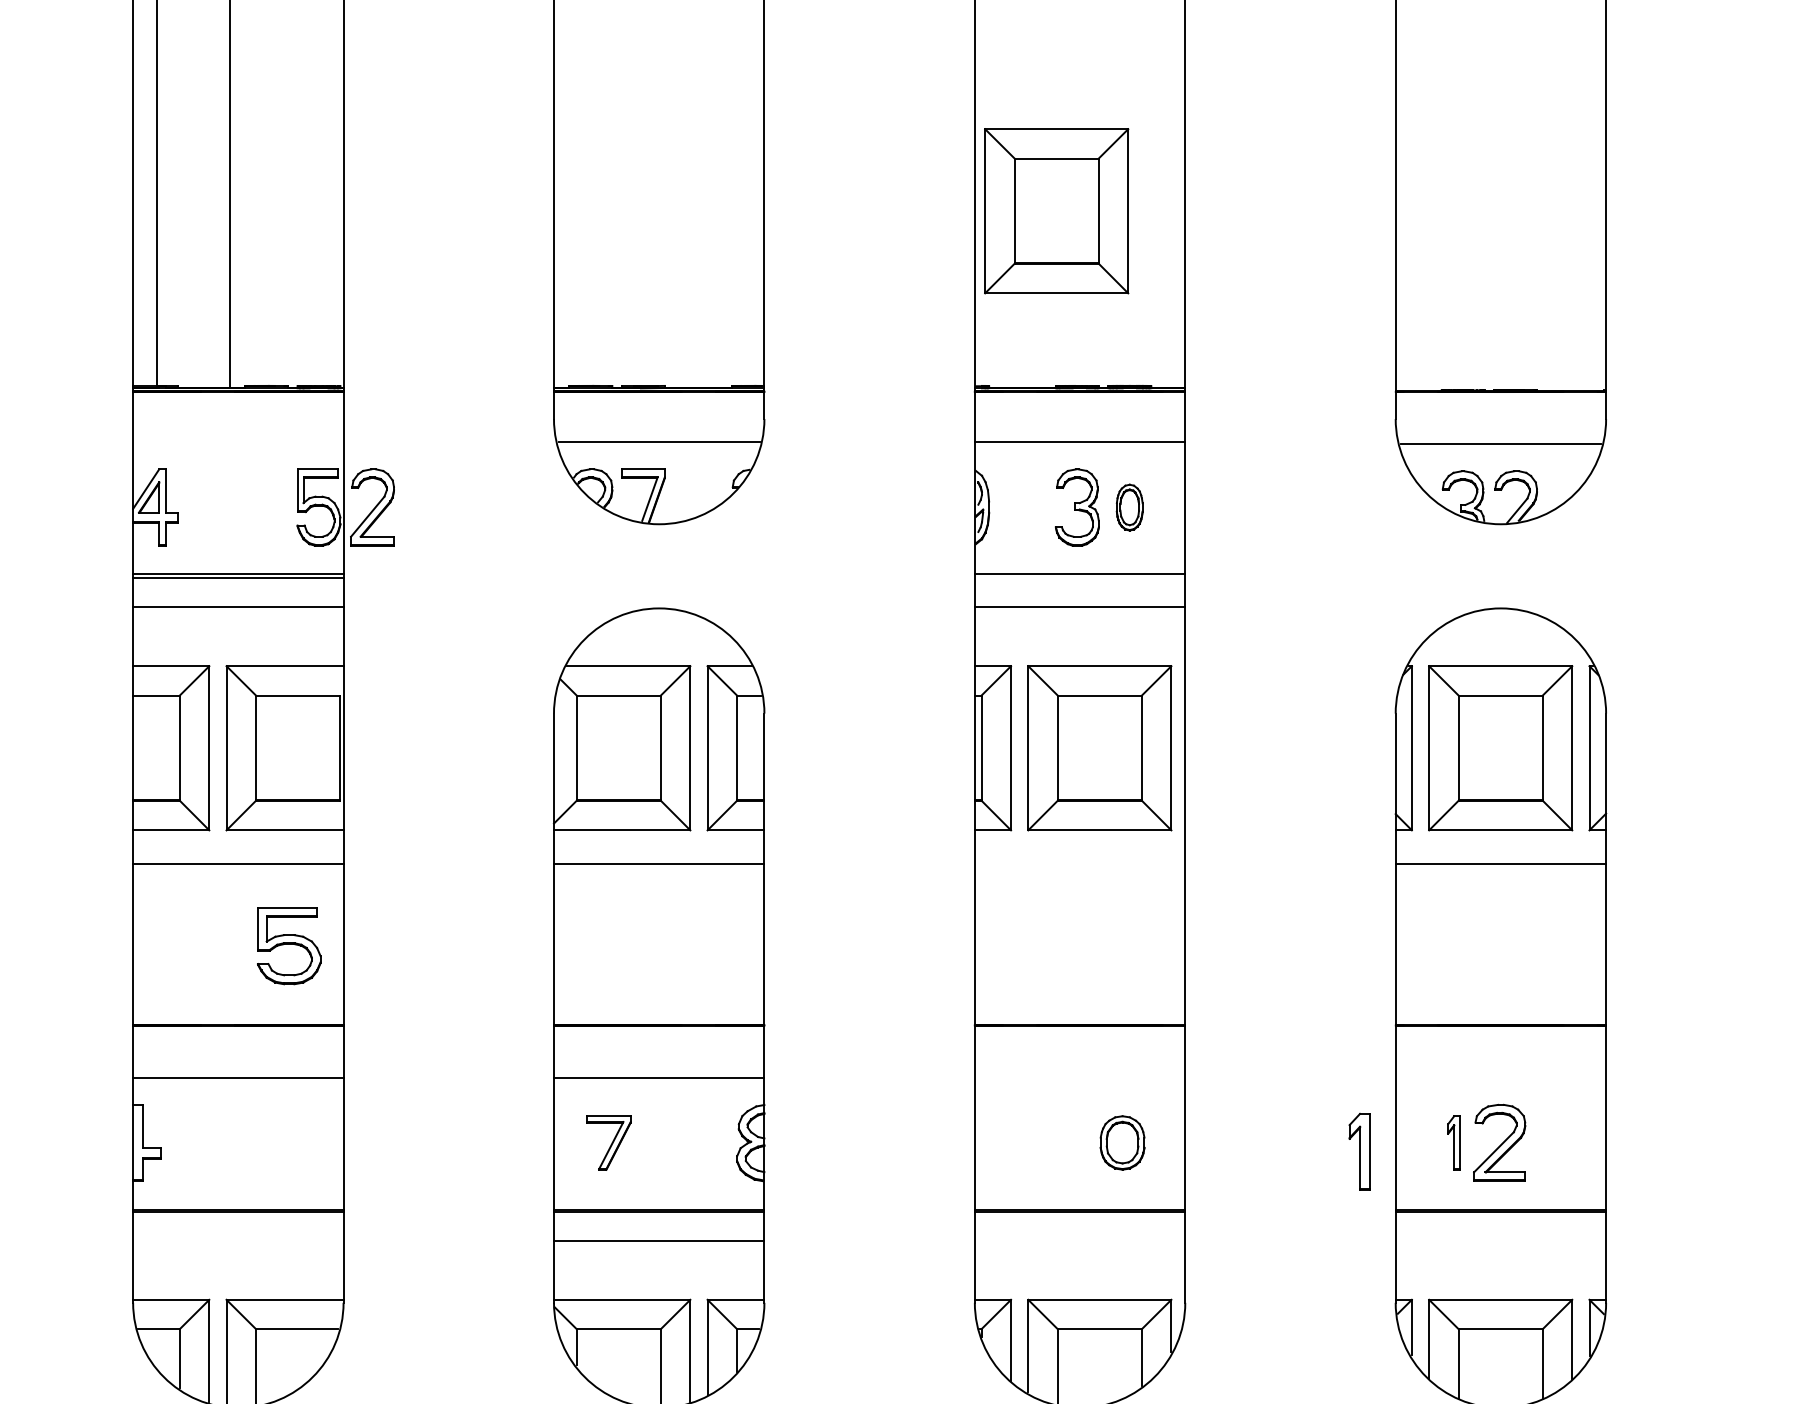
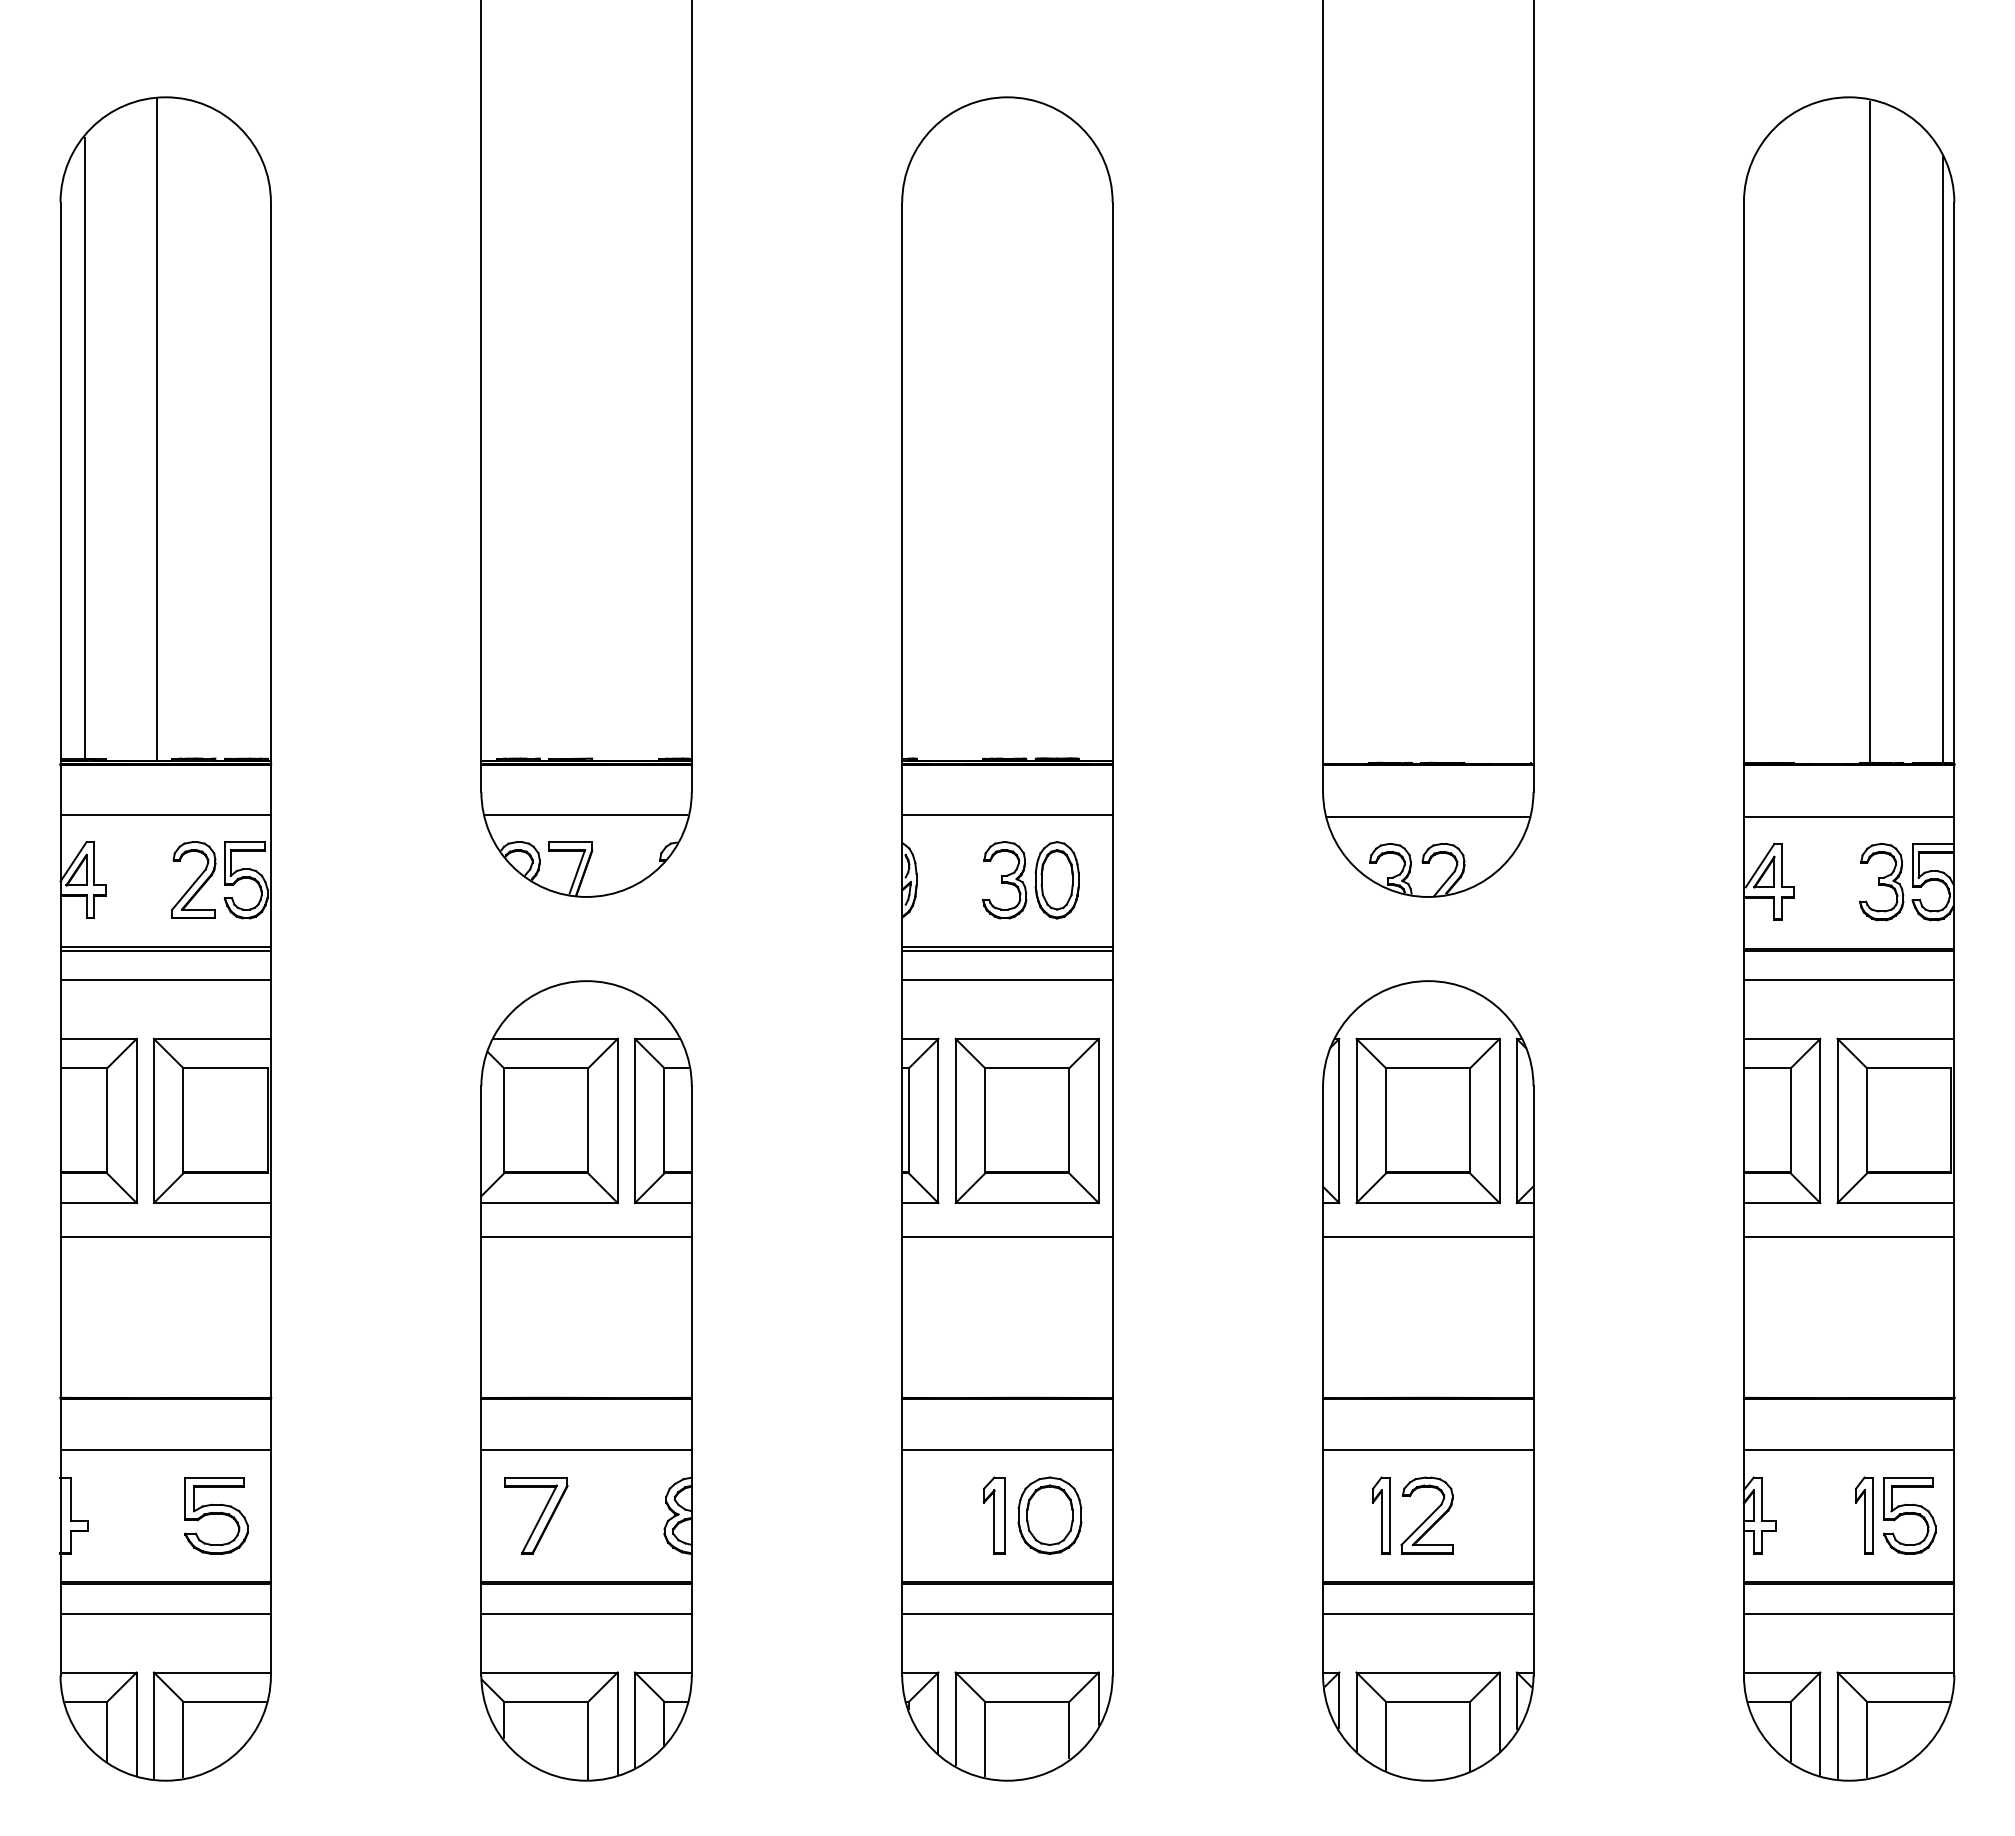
part: (1056, 210) -> (983, 583), removed
line: (238, 441) -> (165, 814), added
part: (372, 506) -> (193, 879), moved
part: (1129, 507) -> (1056, 880), size x1.67
line: (1080, 577) -> (1007, 950), added
line: (1080, 863) -> (1007, 1236), added
part: (289, 945) -> (216, 1515), moved
line: (1080, 1077) -> (1007, 1450), added
line: (1501, 1077) -> (1428, 1450), added
part: (609, 1142) -> (536, 1515), size x1.43
part: (1122, 1142) -> (1049, 1515), size x1.43
part: (1454, 1142) -> (1381, 1515), size x1.43
part: (1359, 1151) -> (993, 1515), moved
line: (238, 1240) -> (165, 1613), added
line: (1080, 1240) -> (1007, 1613), added
line: (1501, 1240) -> (1428, 1613), added

